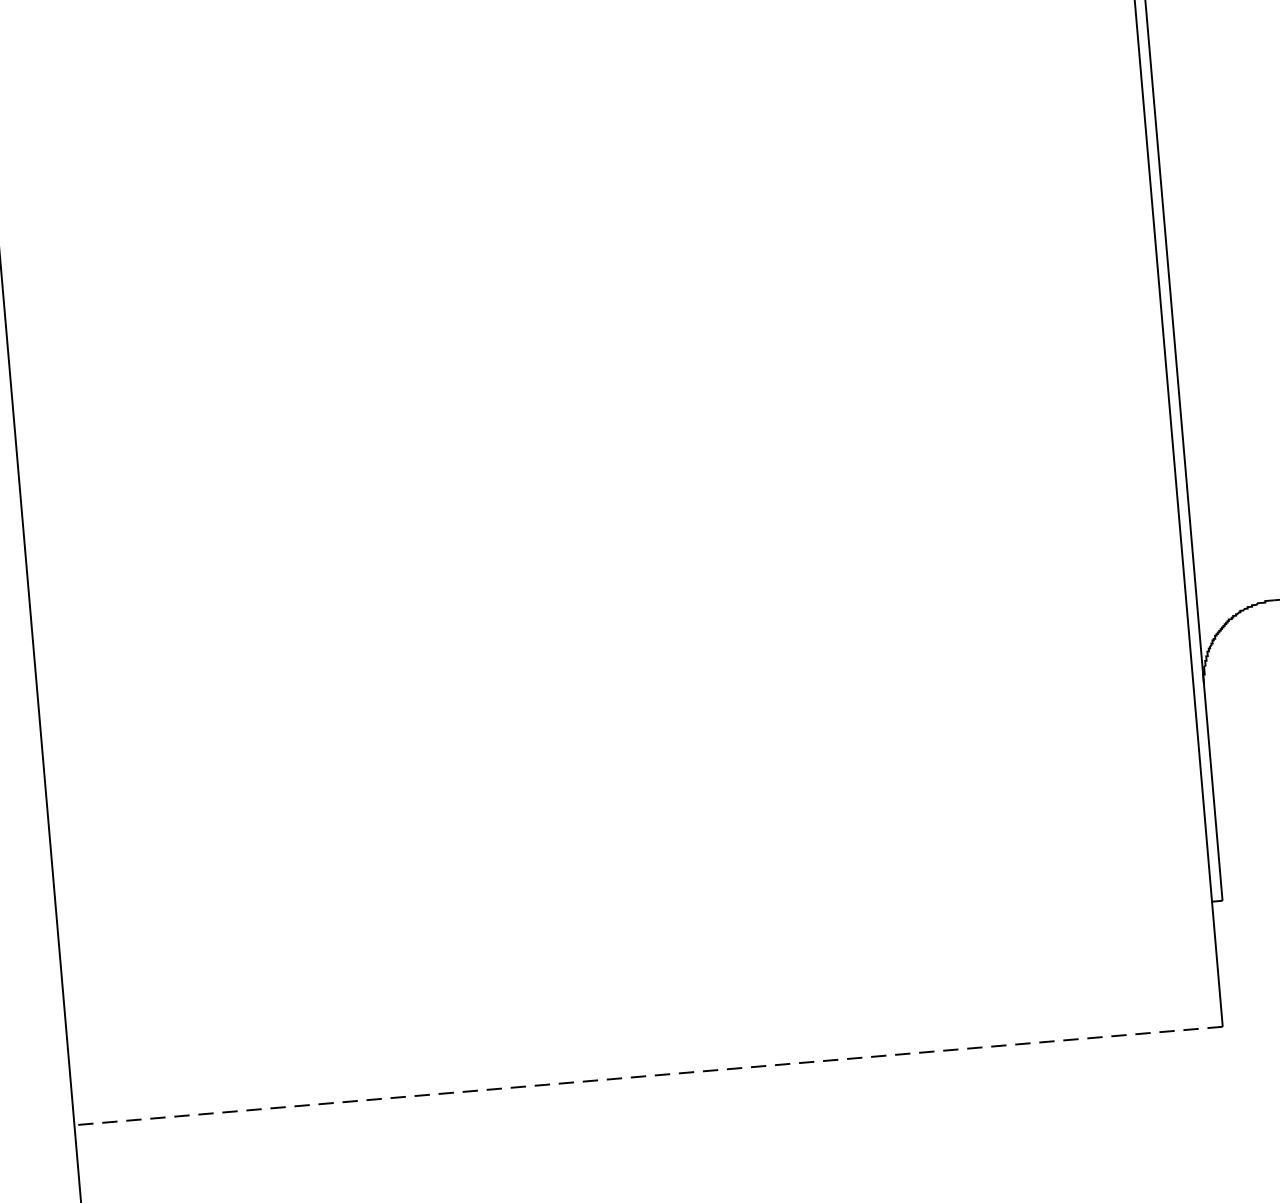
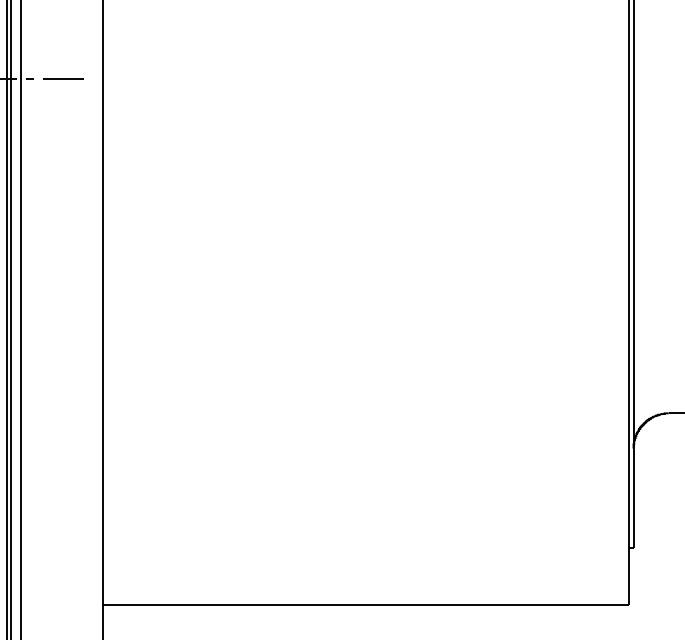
line: (647, 1076) -> (365, 605), dashed -> solid

